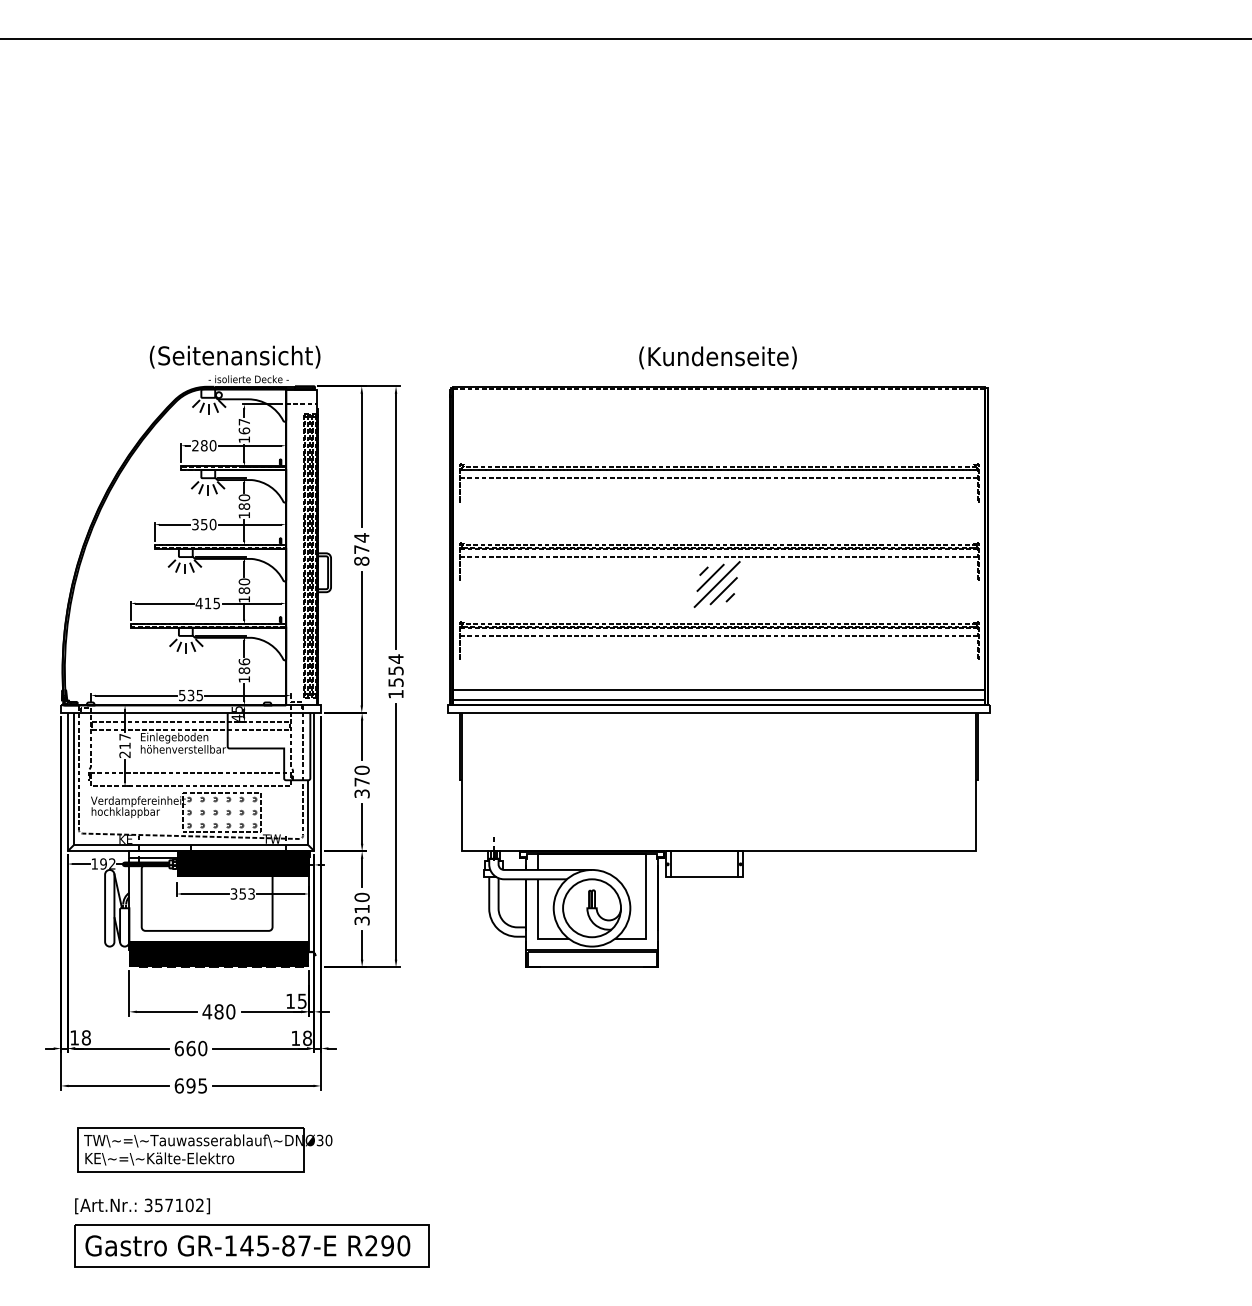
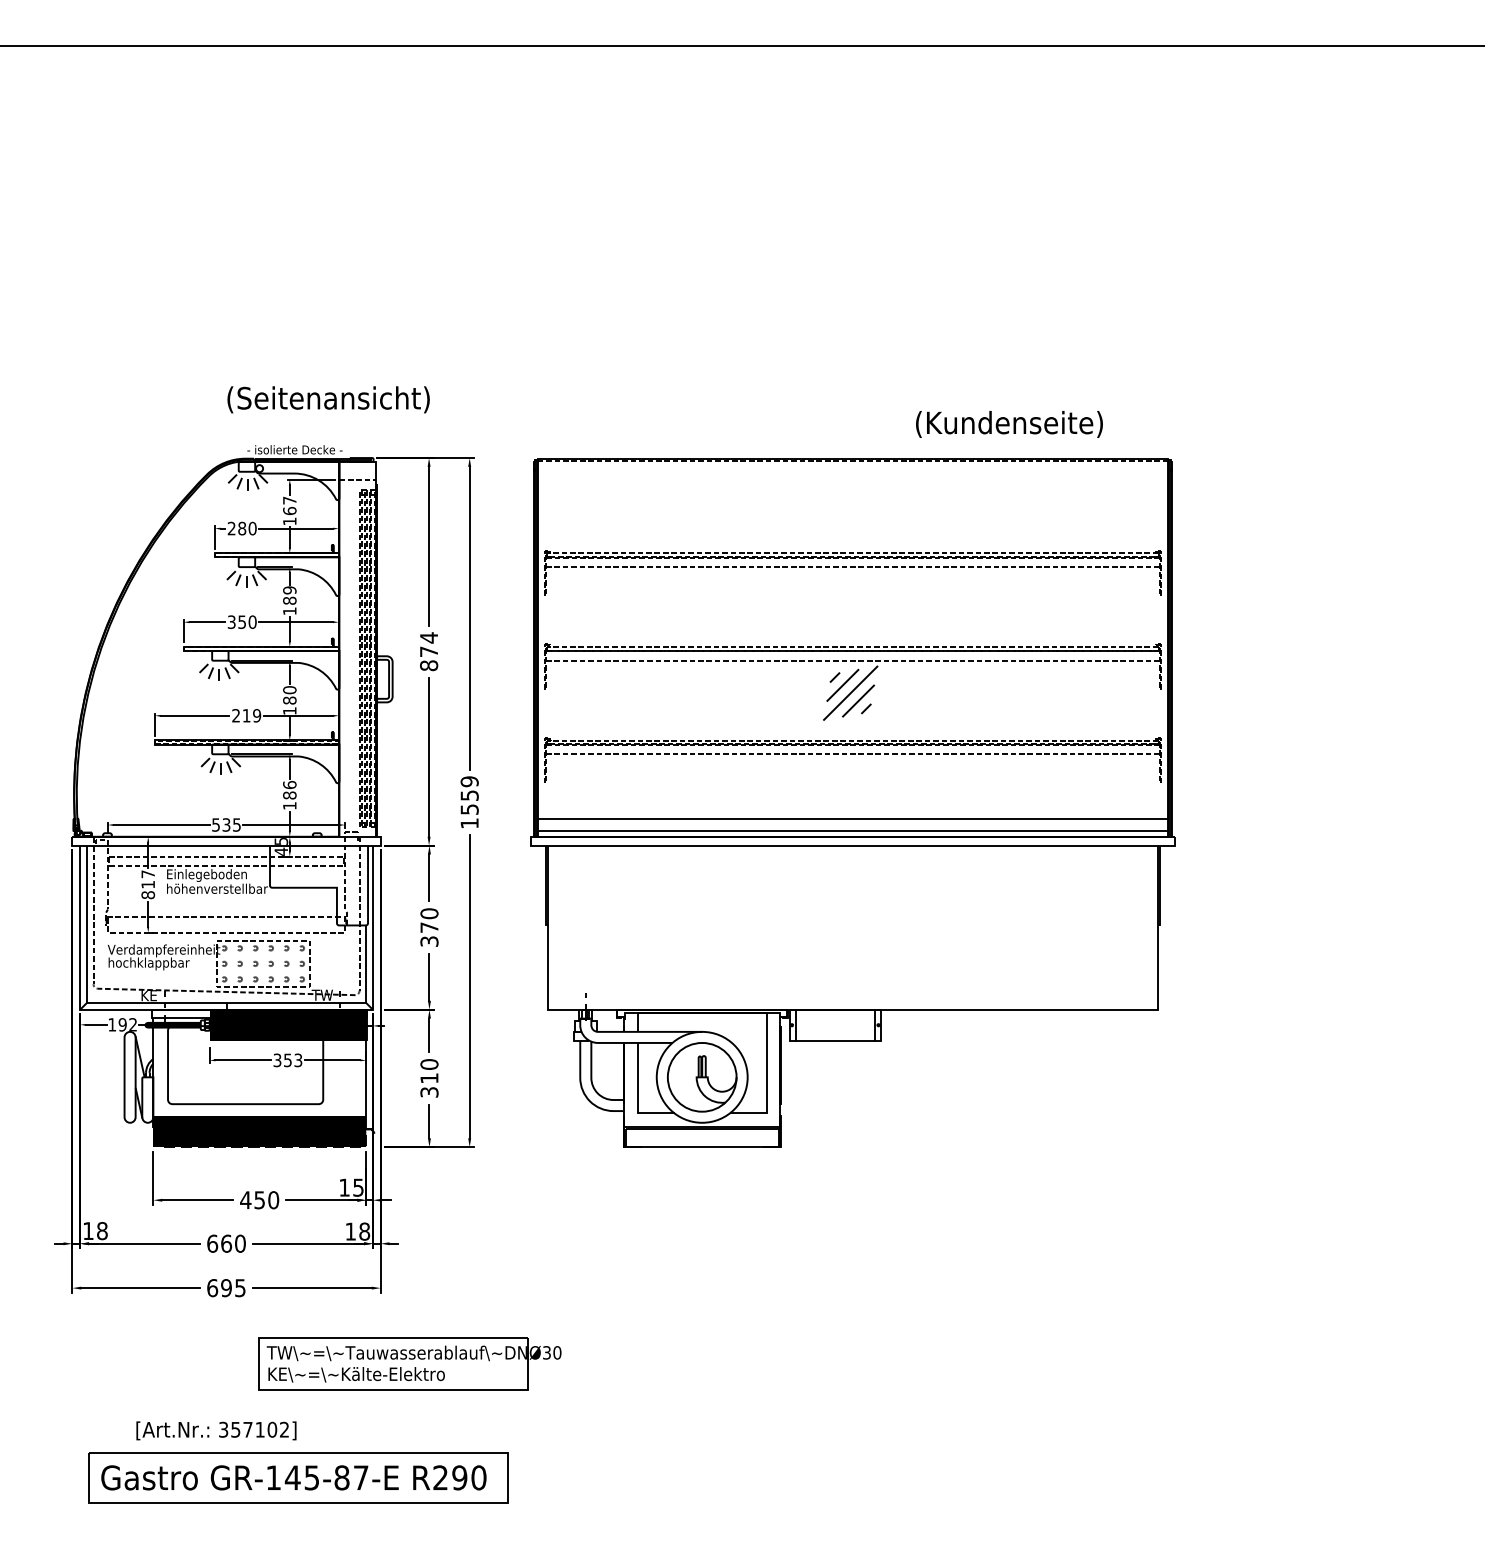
text: (234, 356) -> (327, 399), moved
text: (717, 357) -> (1008, 423), moved
text: (244, 497) -> (289, 590), 180 -> 189
text: (207, 603) -> (246, 715), 415 -> 219
text: (395, 658) -> (469, 781), 1554 -> 1559
text: (124, 754) -> (147, 894), 217 -> 817
text: (218, 1011) -> (259, 1199), 480 -> 450
part: (204, 1149) -> (409, 1363), moved
text: (142, 1206) -> (216, 1431), moved

